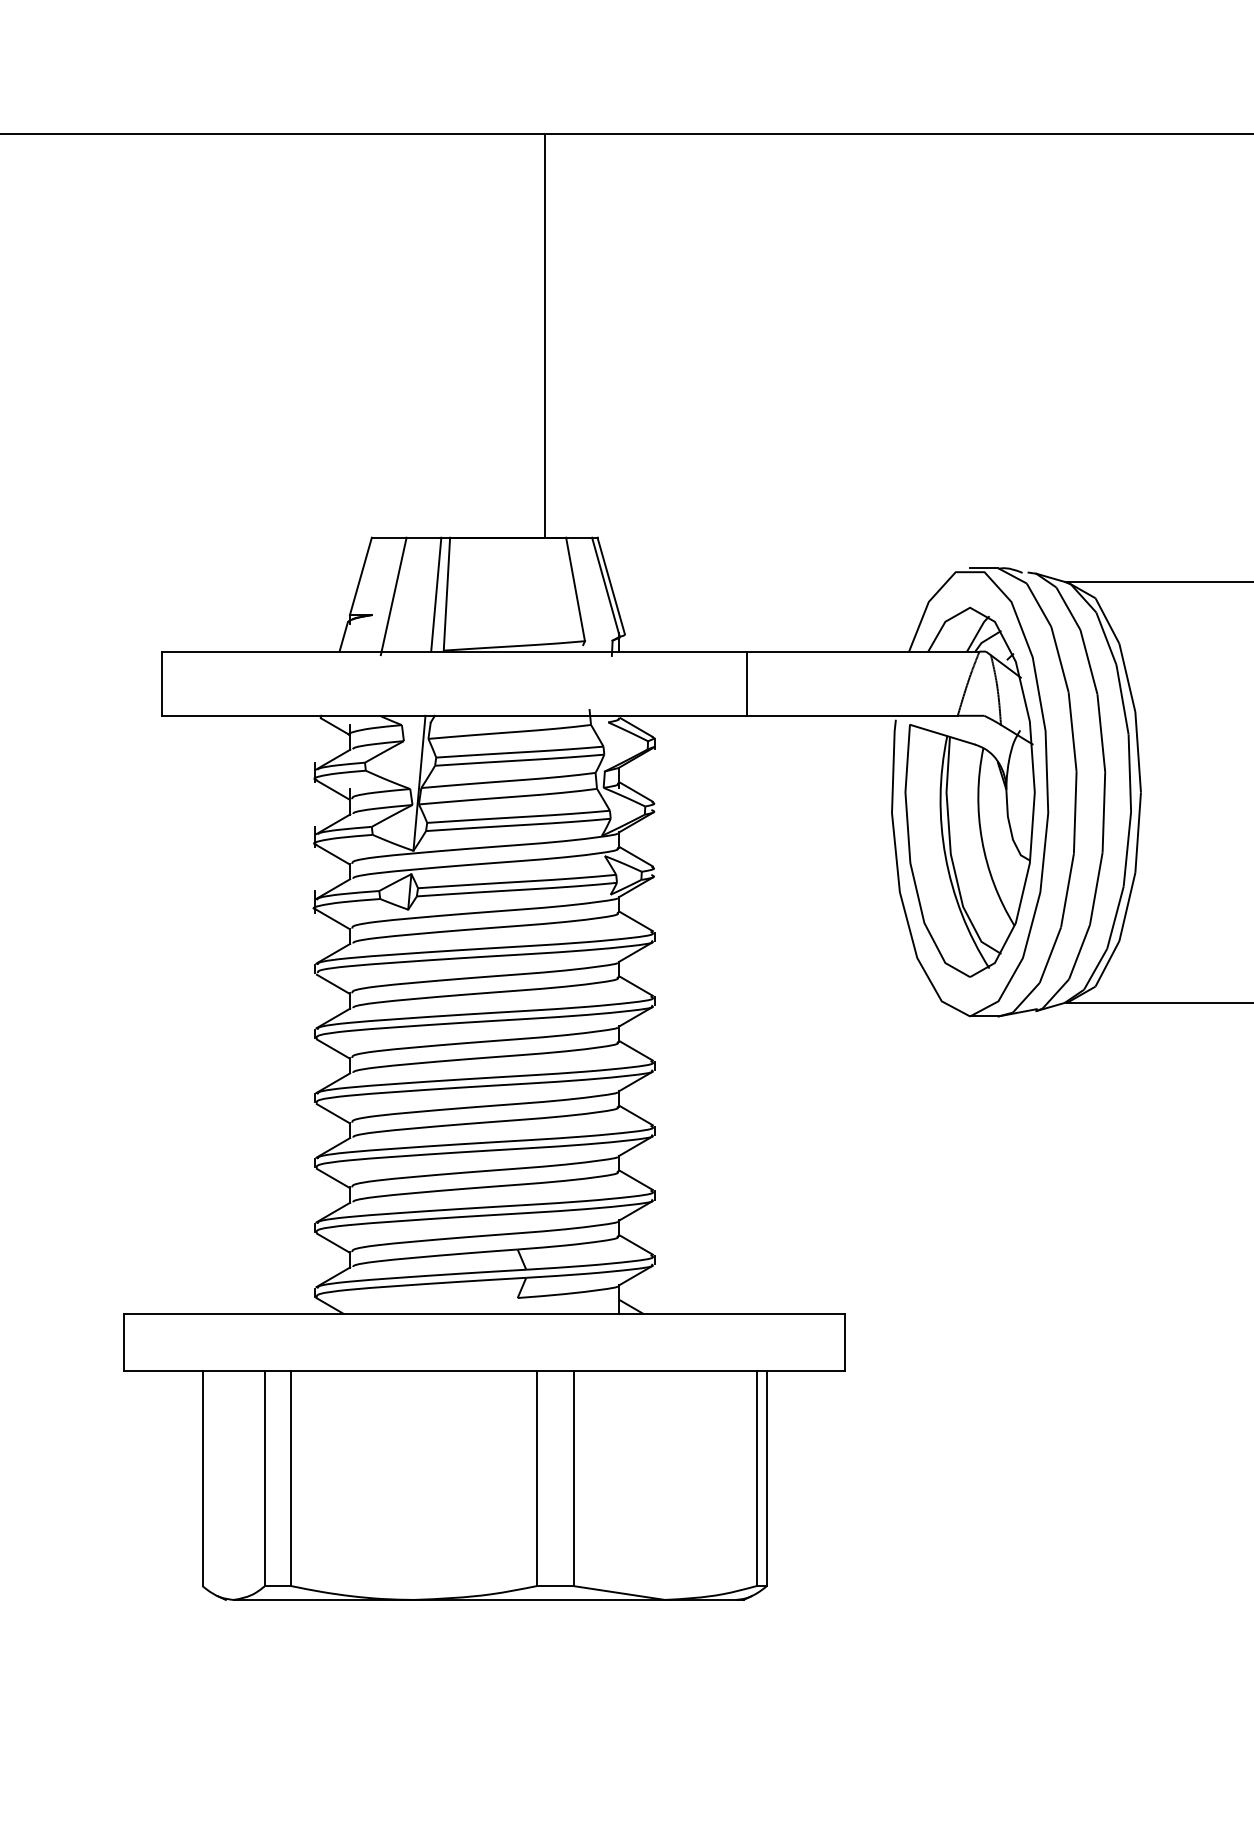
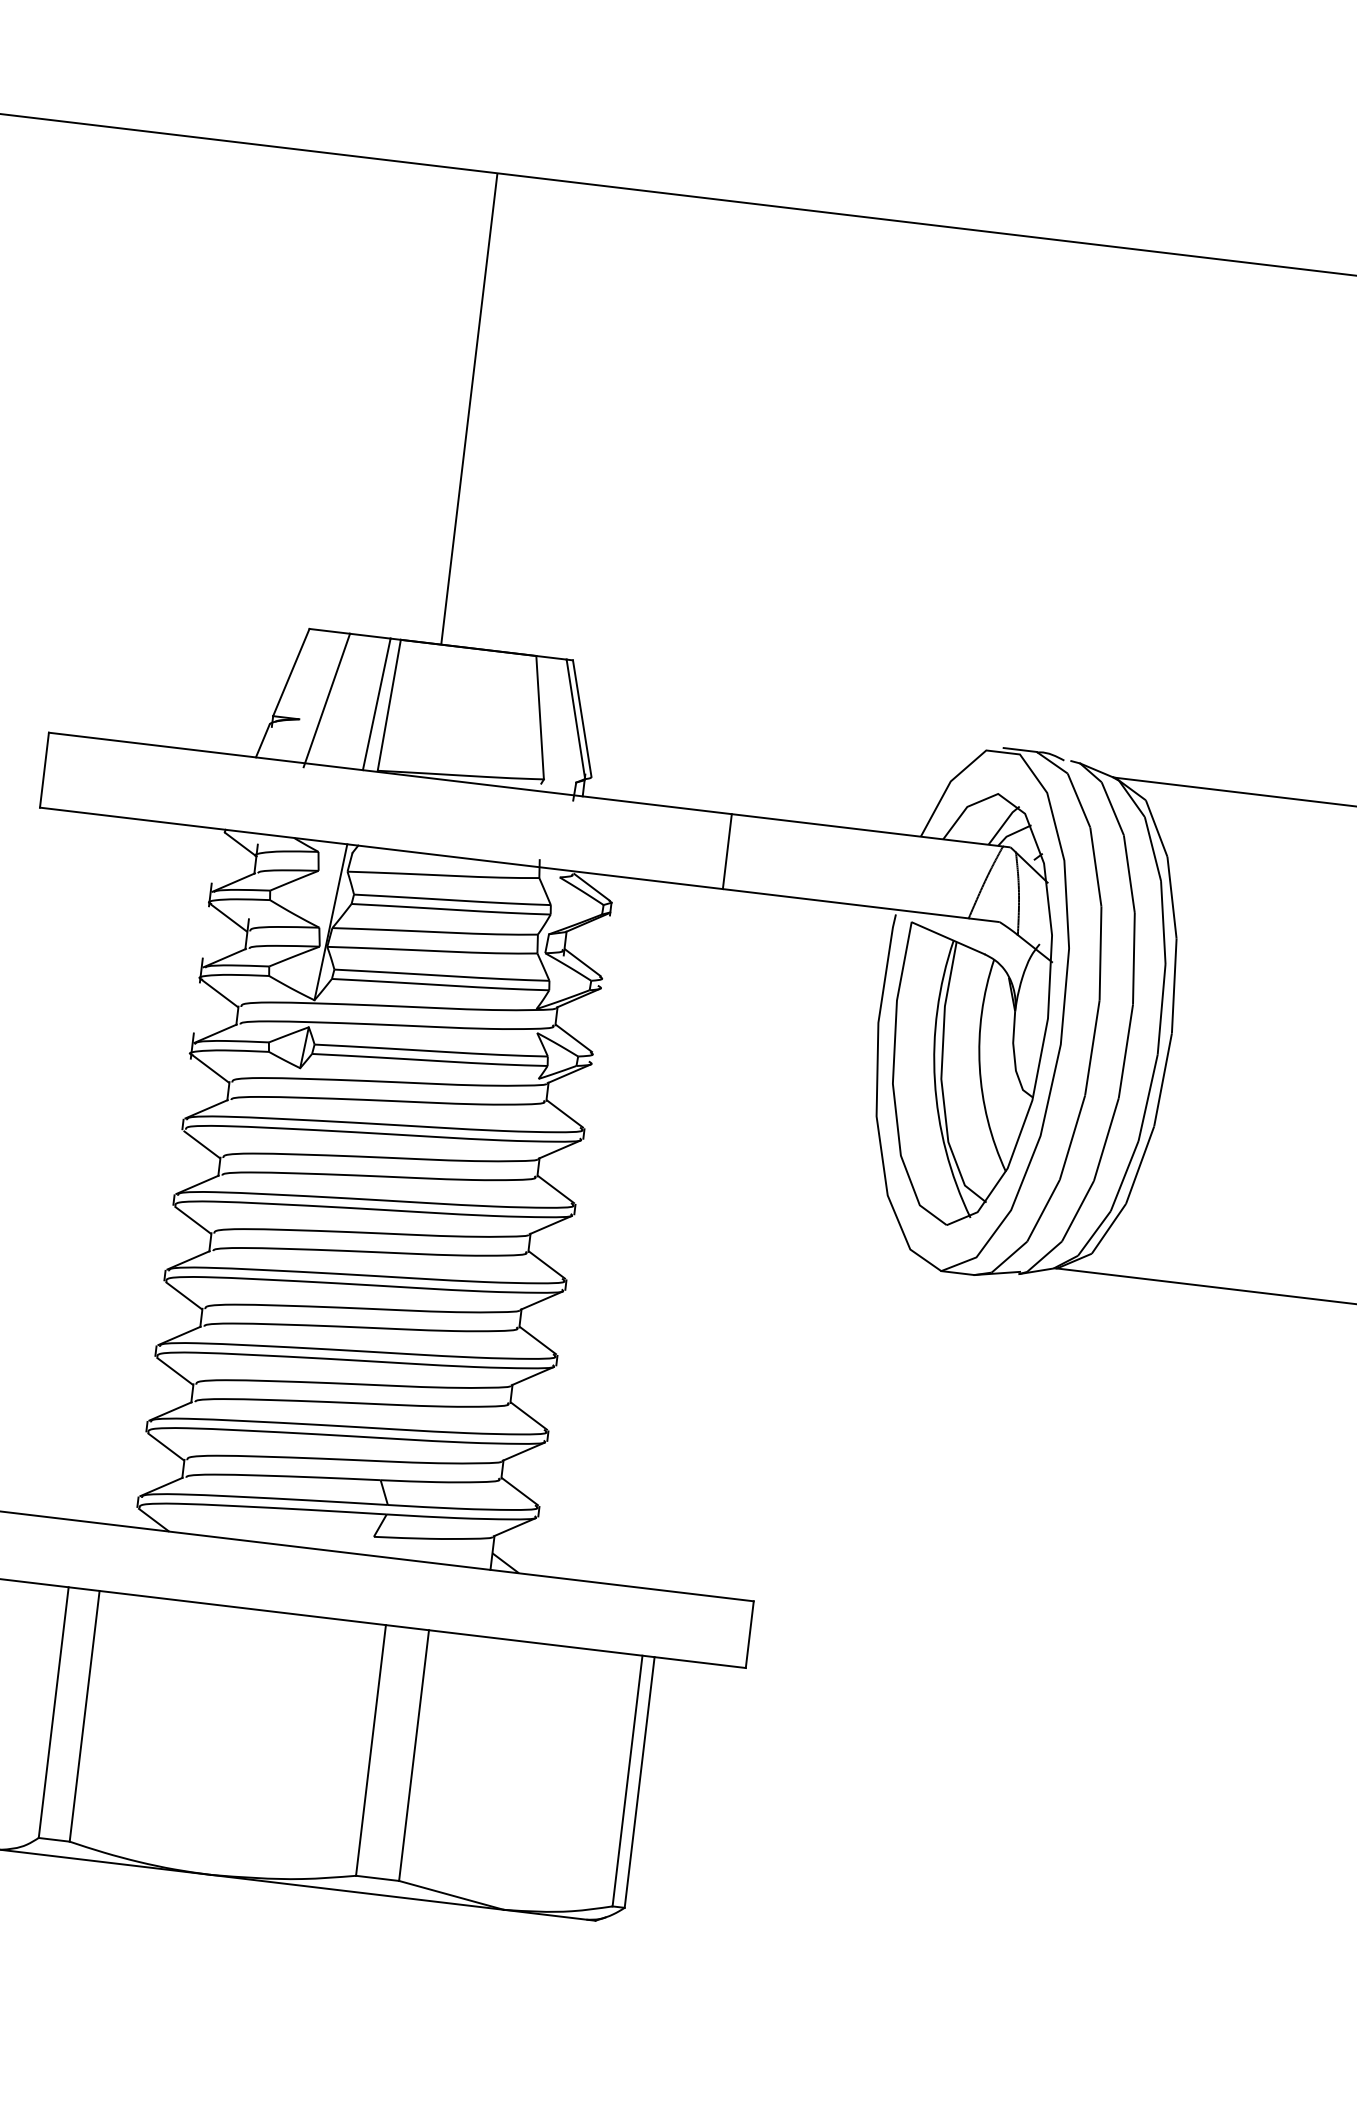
line: (544, 335) -> (469, 408), moved

